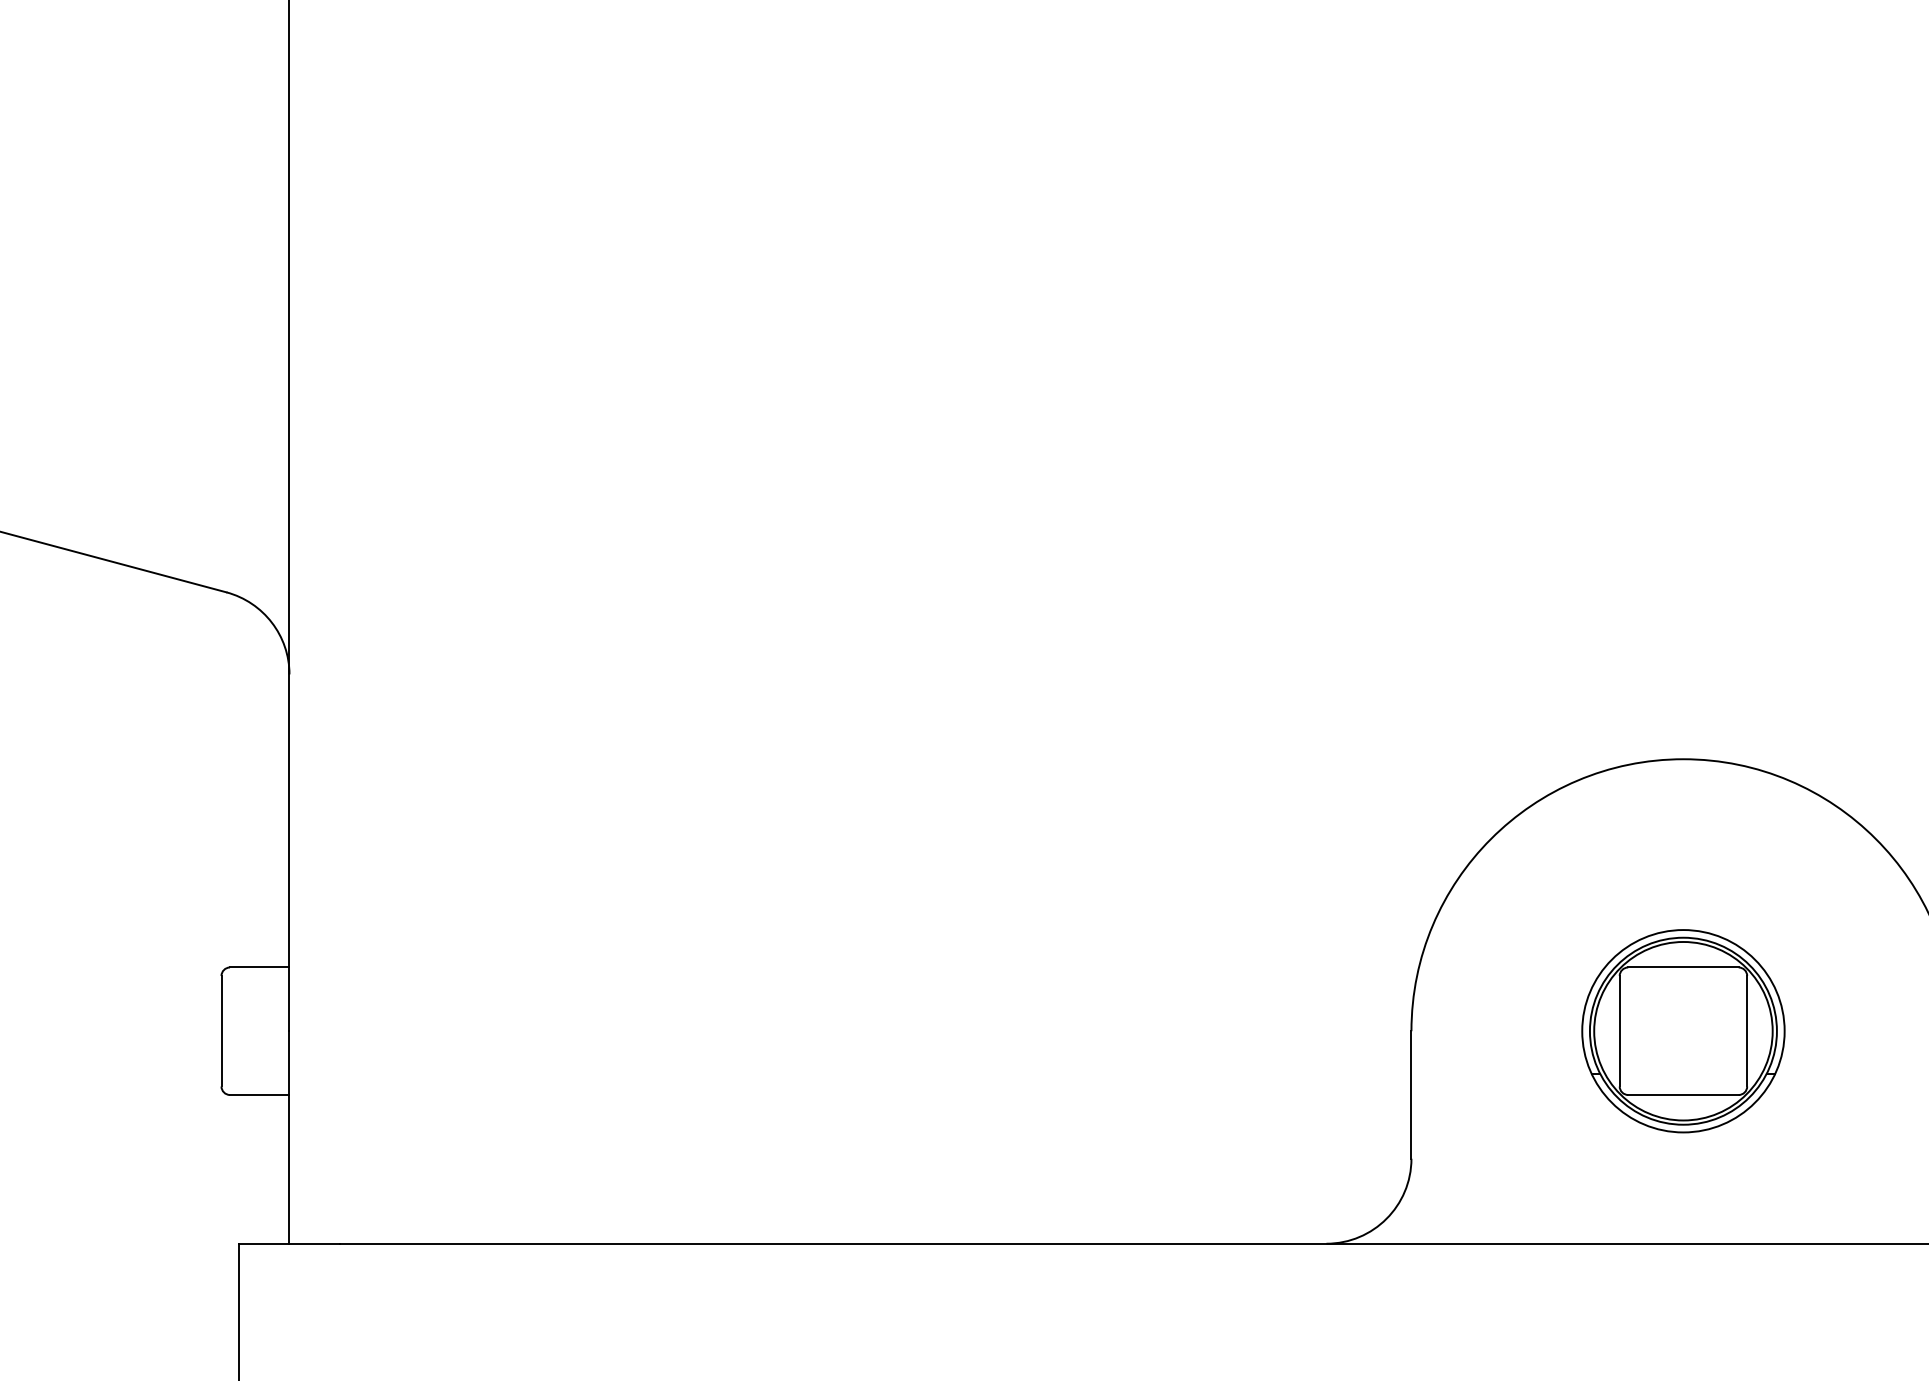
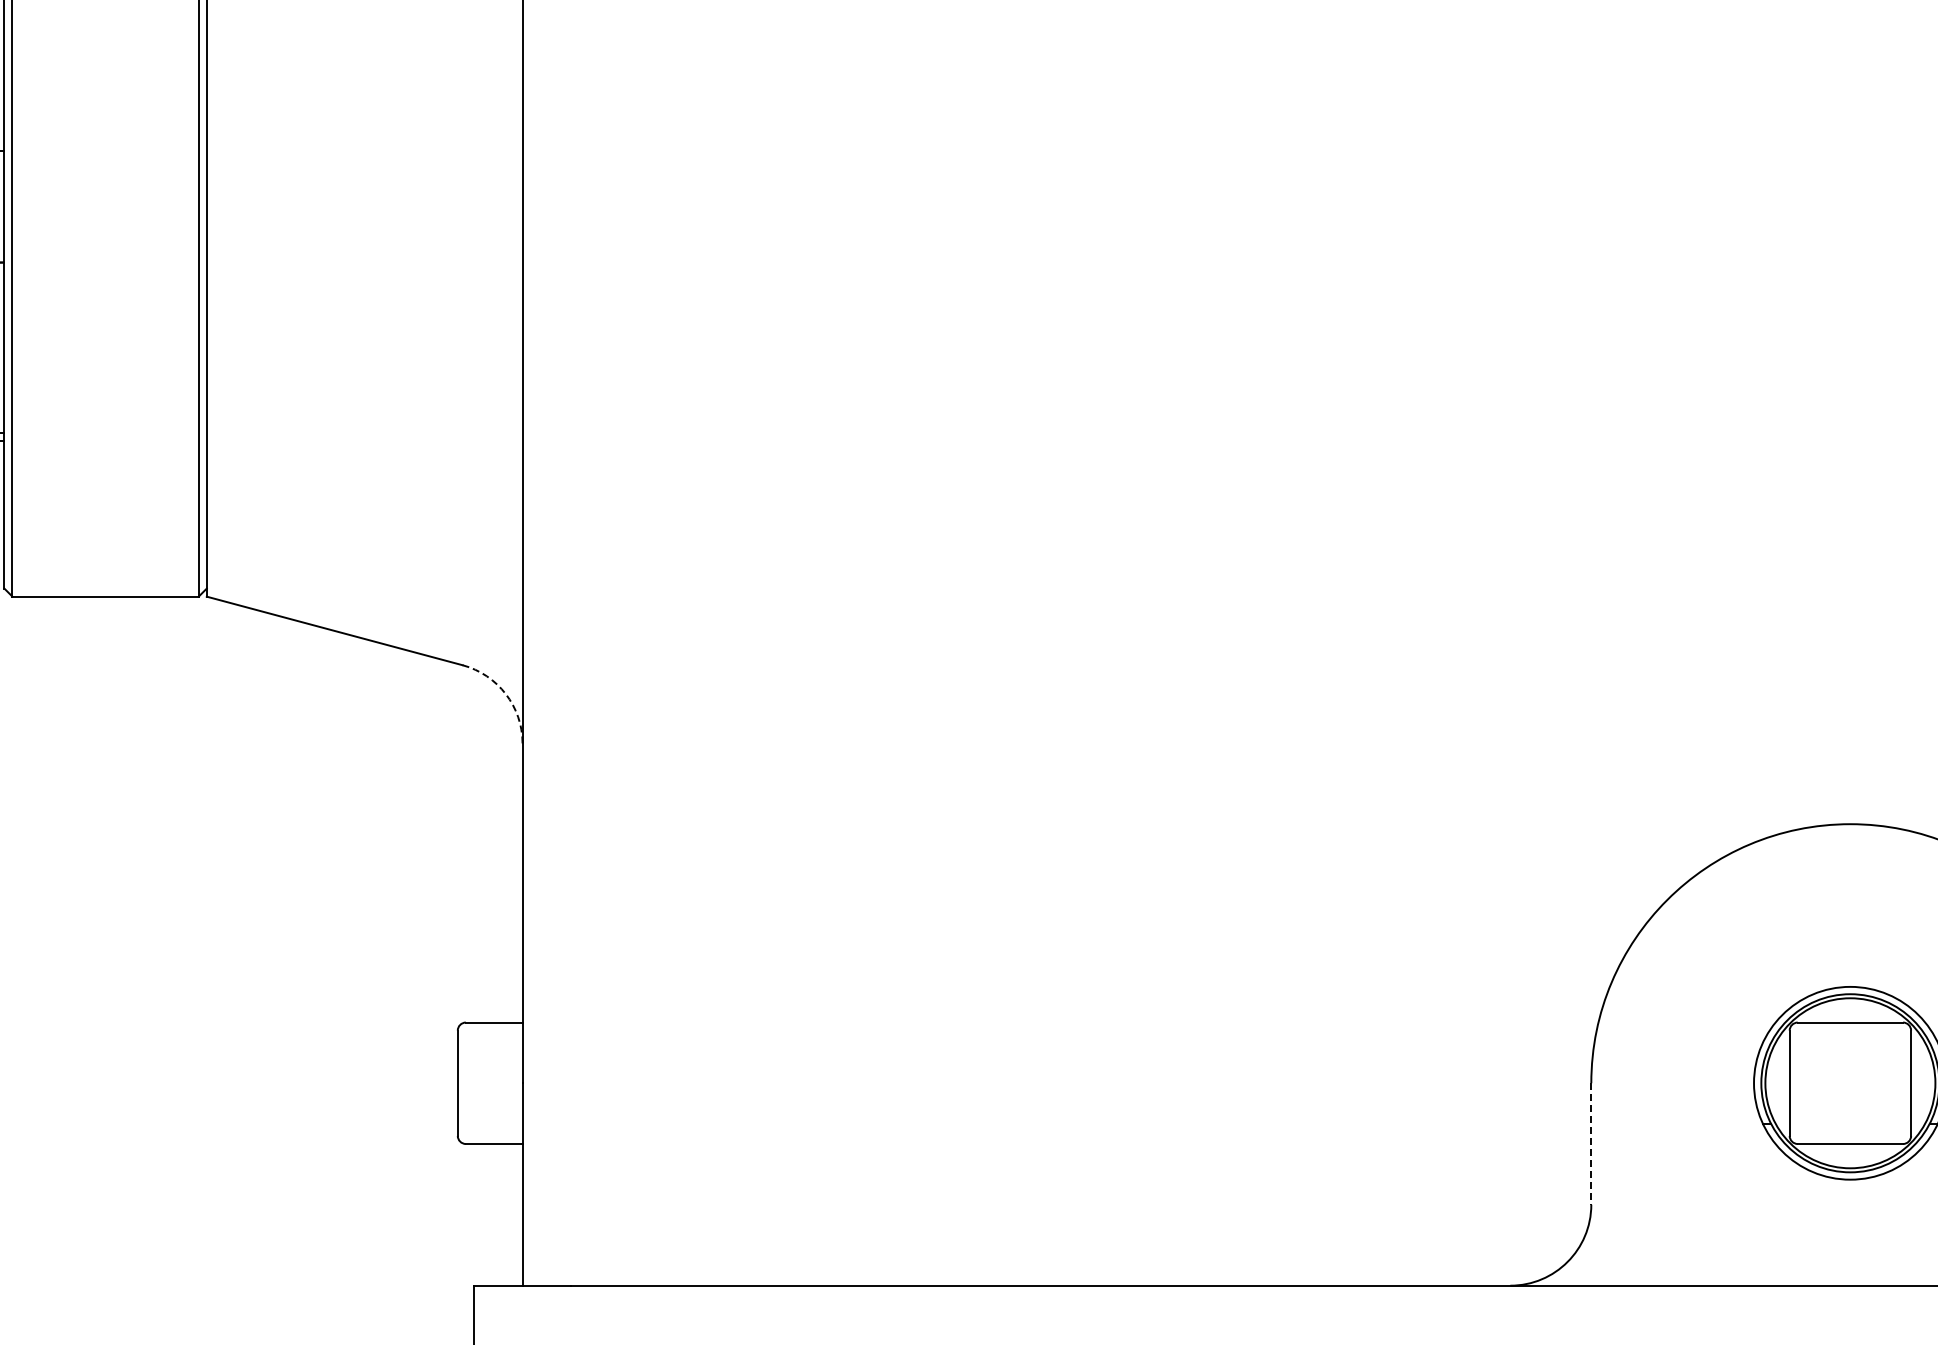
arc: (271, 623) -> (505, 694), solid -> dashed
line: (1411, 1095) -> (1591, 1144), solid -> dashed

